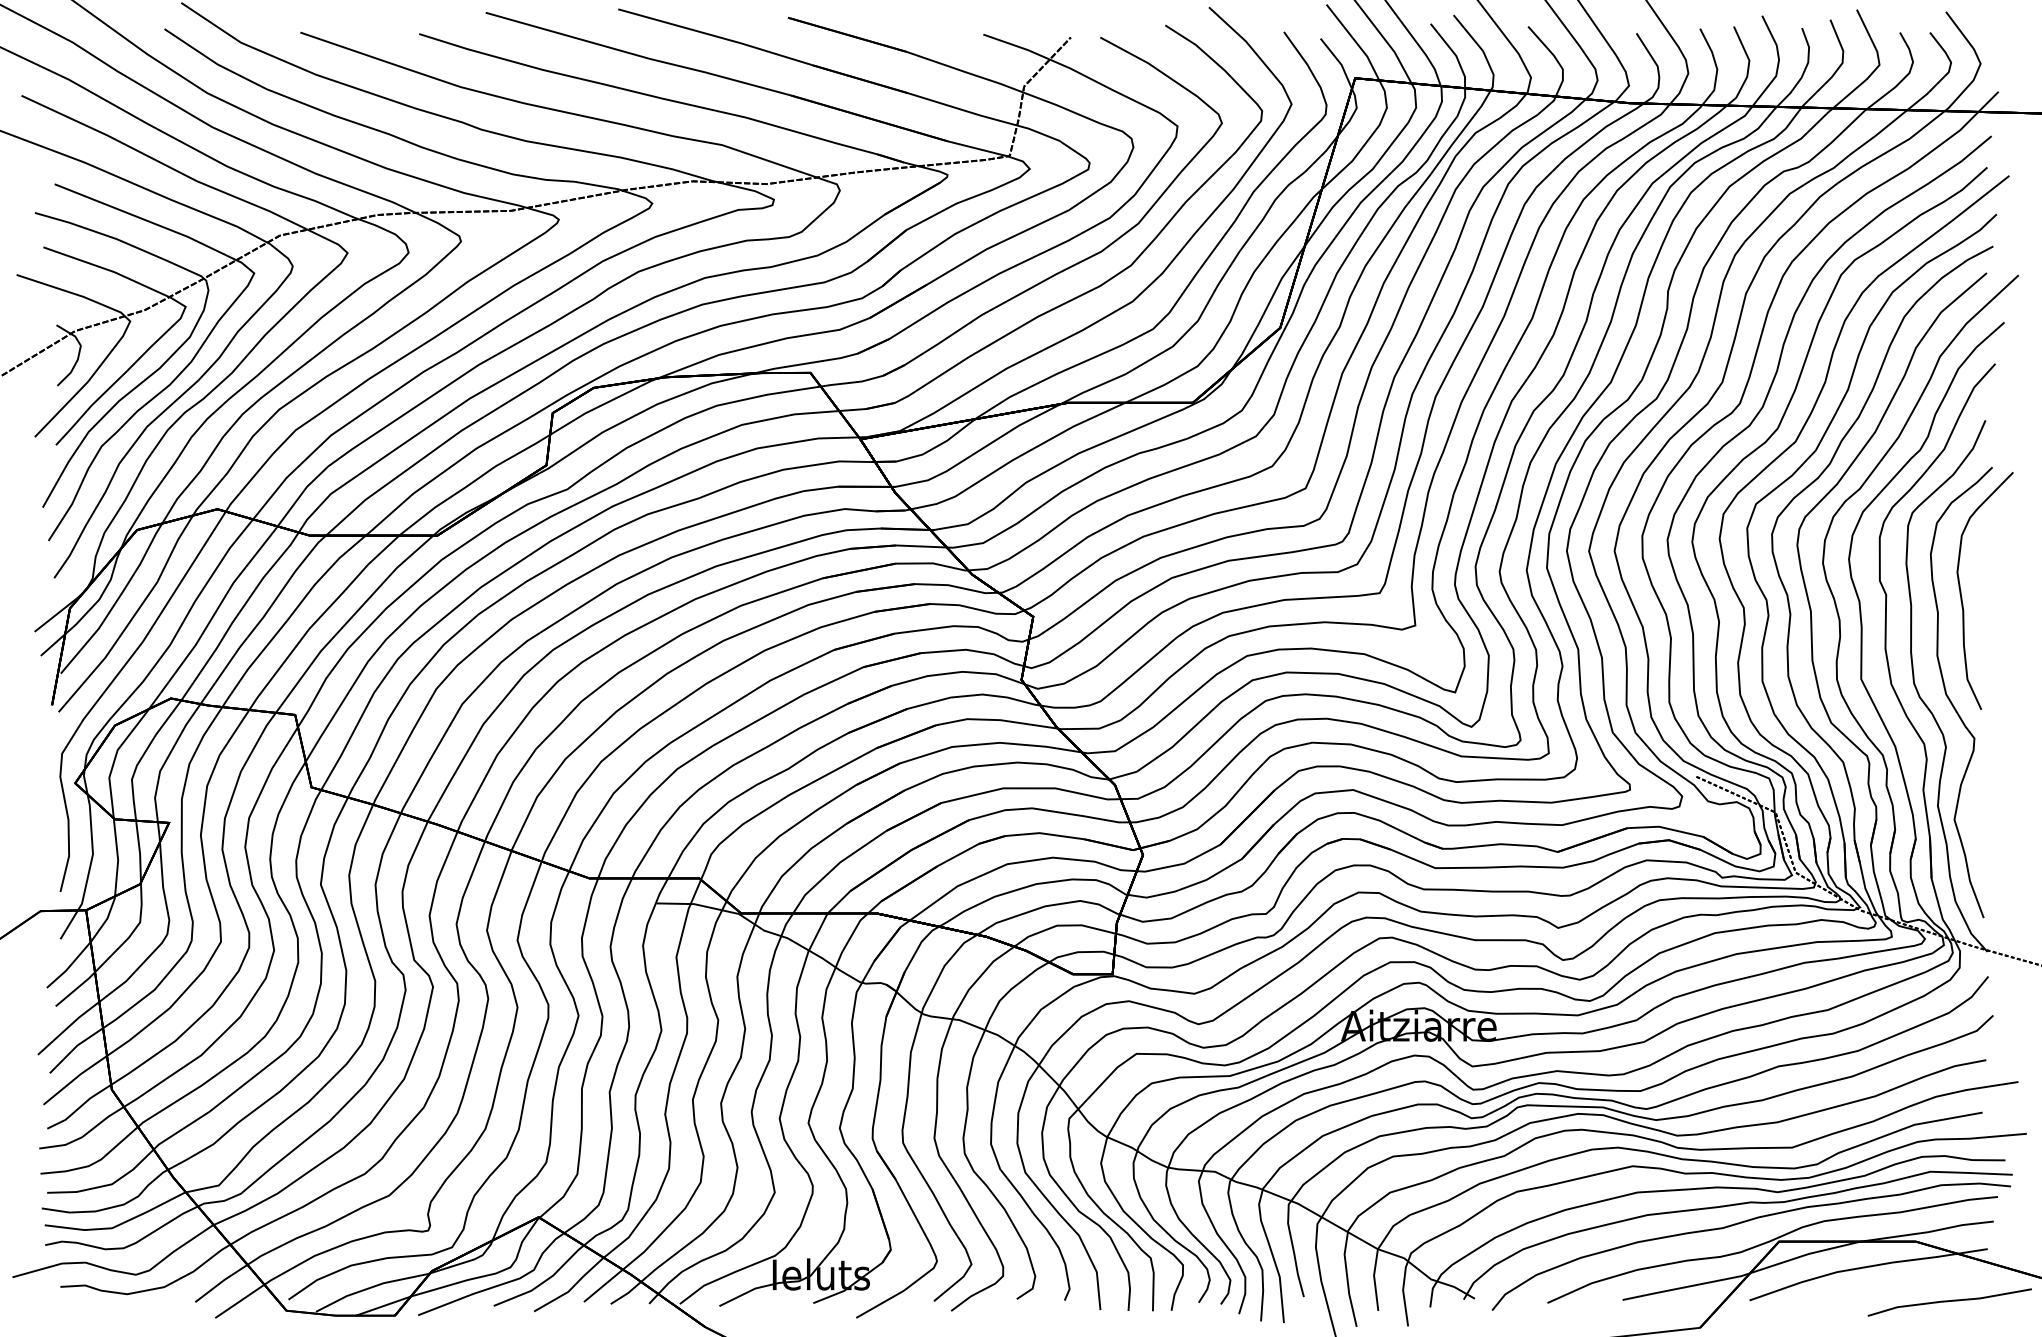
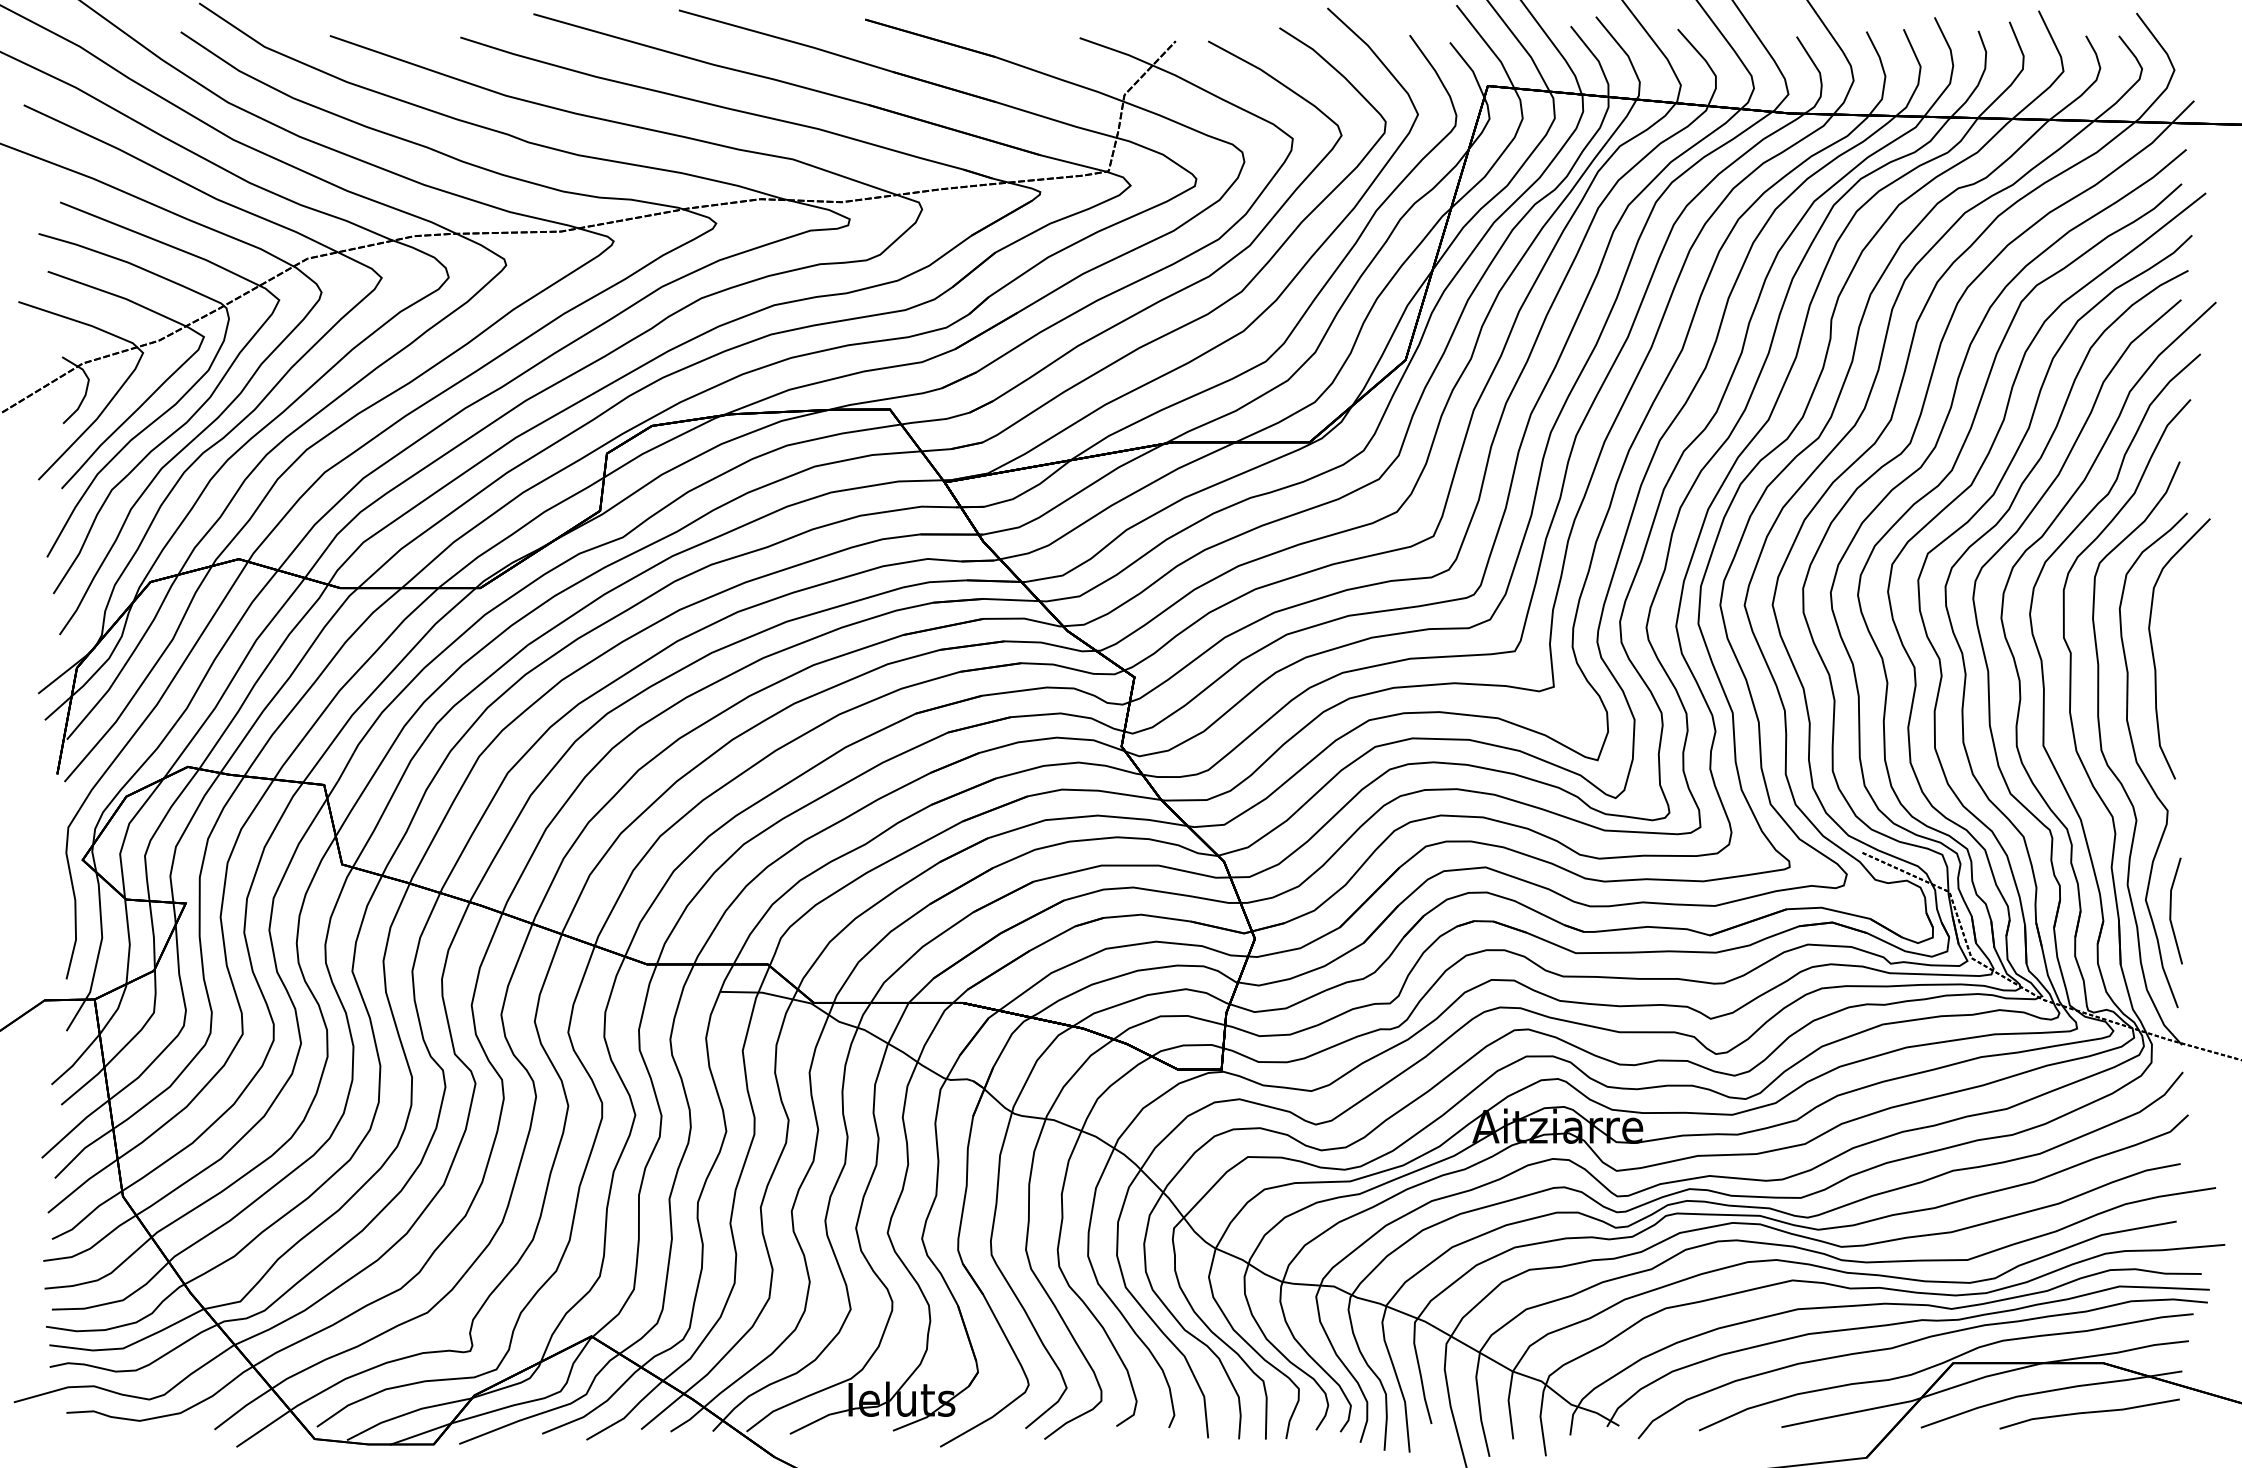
line: (1977, 829) -> (2171, 910), added
line: (1949, 1302) -> (2089, 1413), moved

